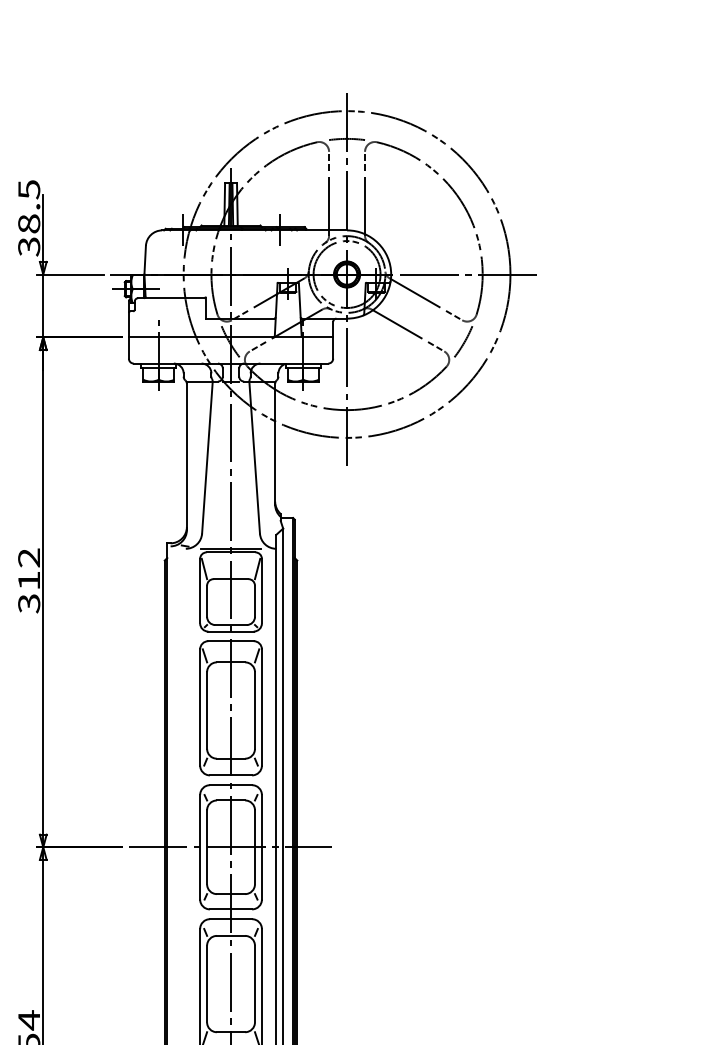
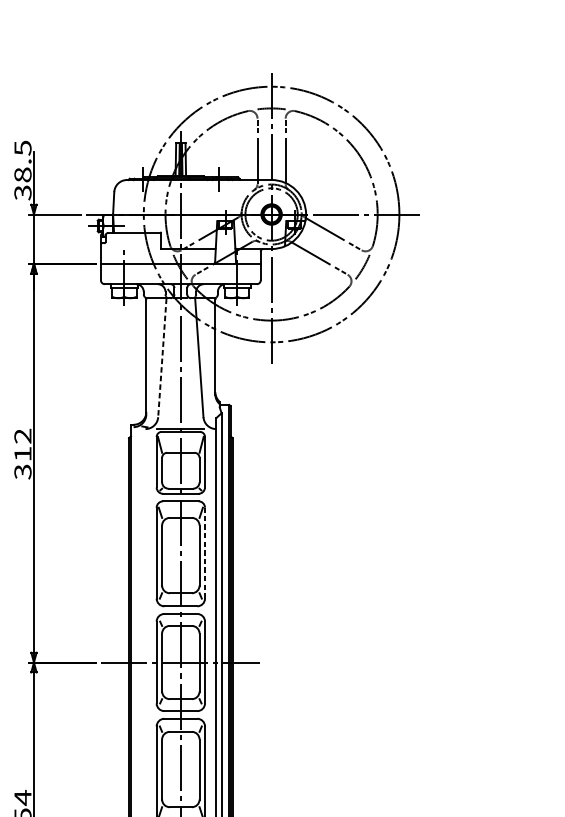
line: (207, 458) -> (162, 358), solid -> dashed
line: (261, 706) -> (204, 552), solid -> dashed

